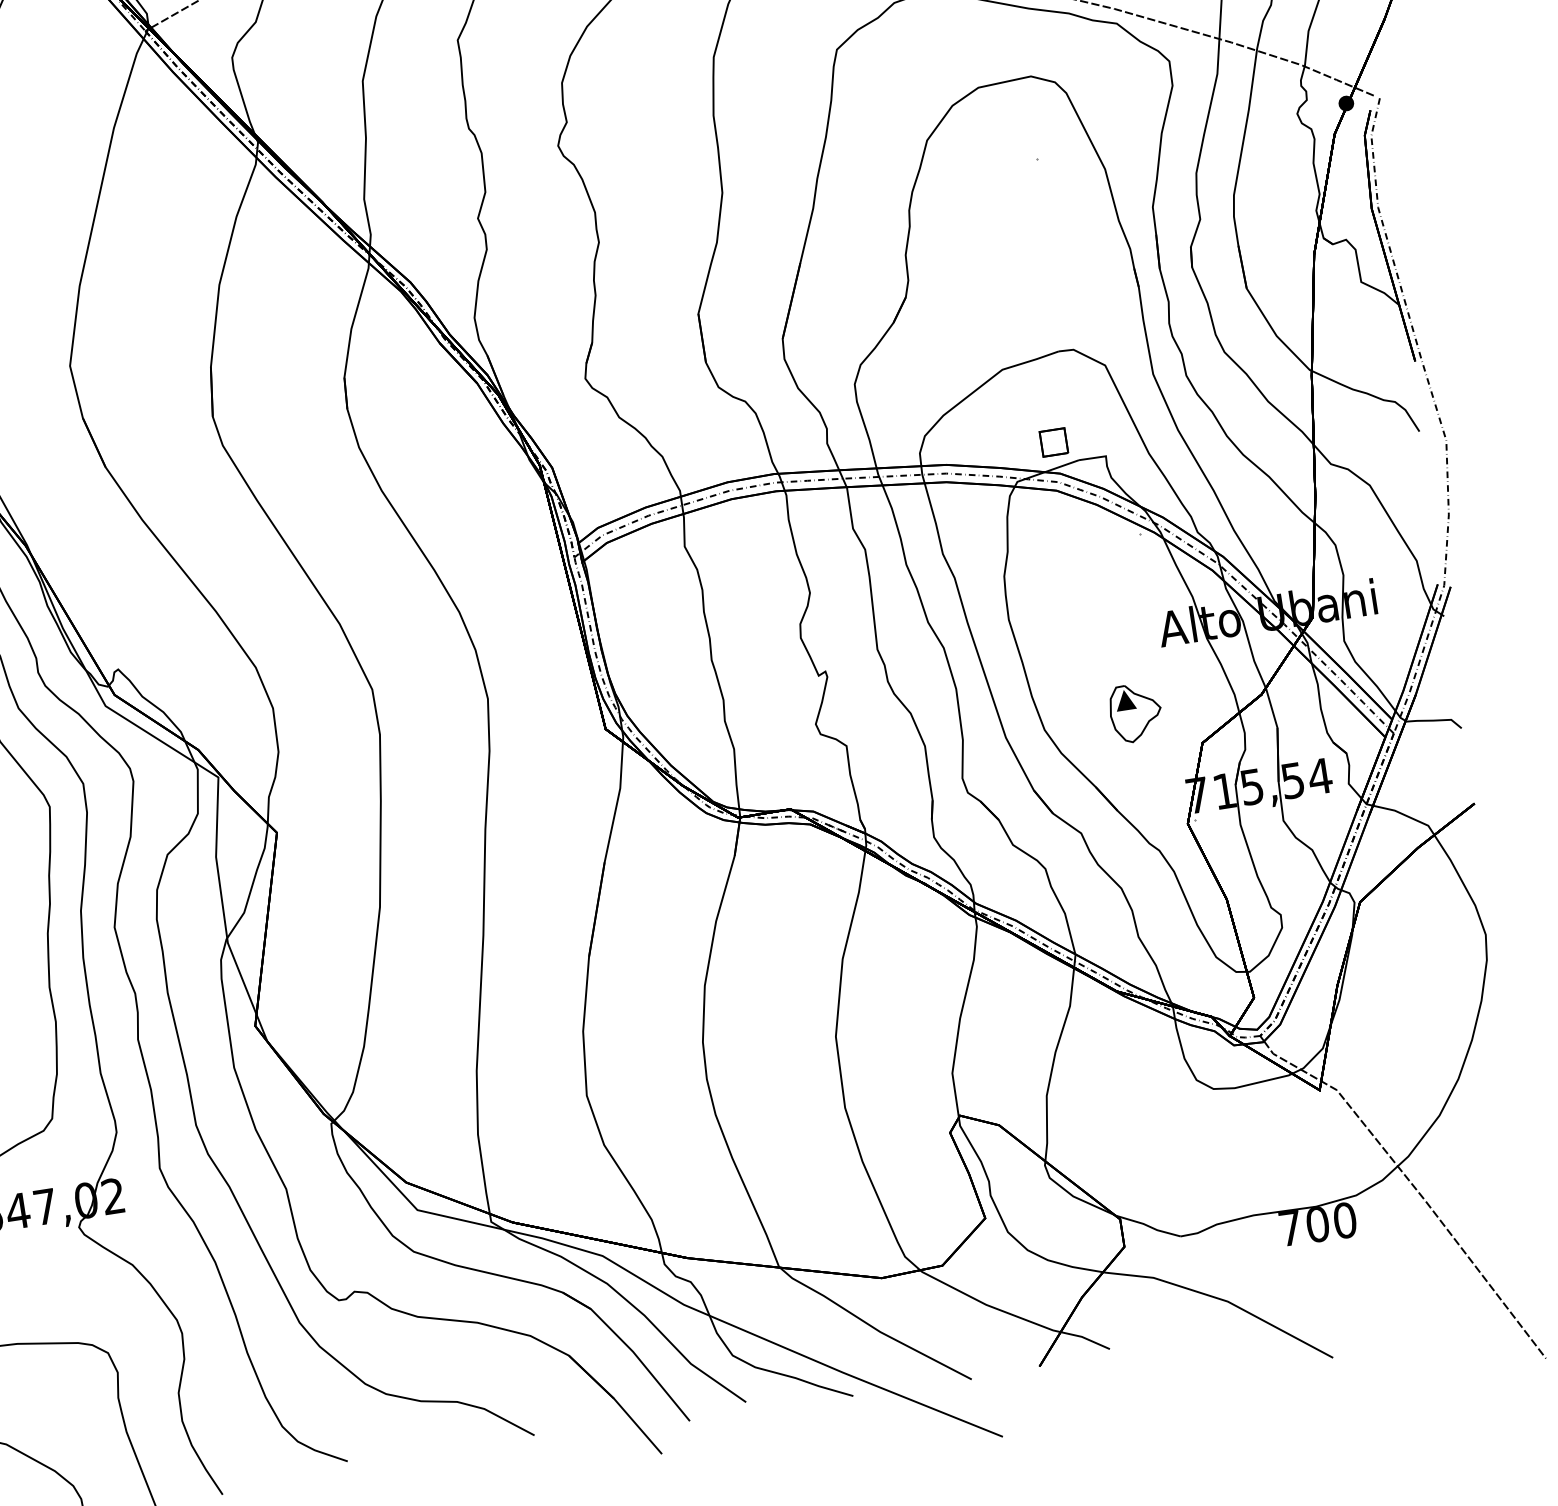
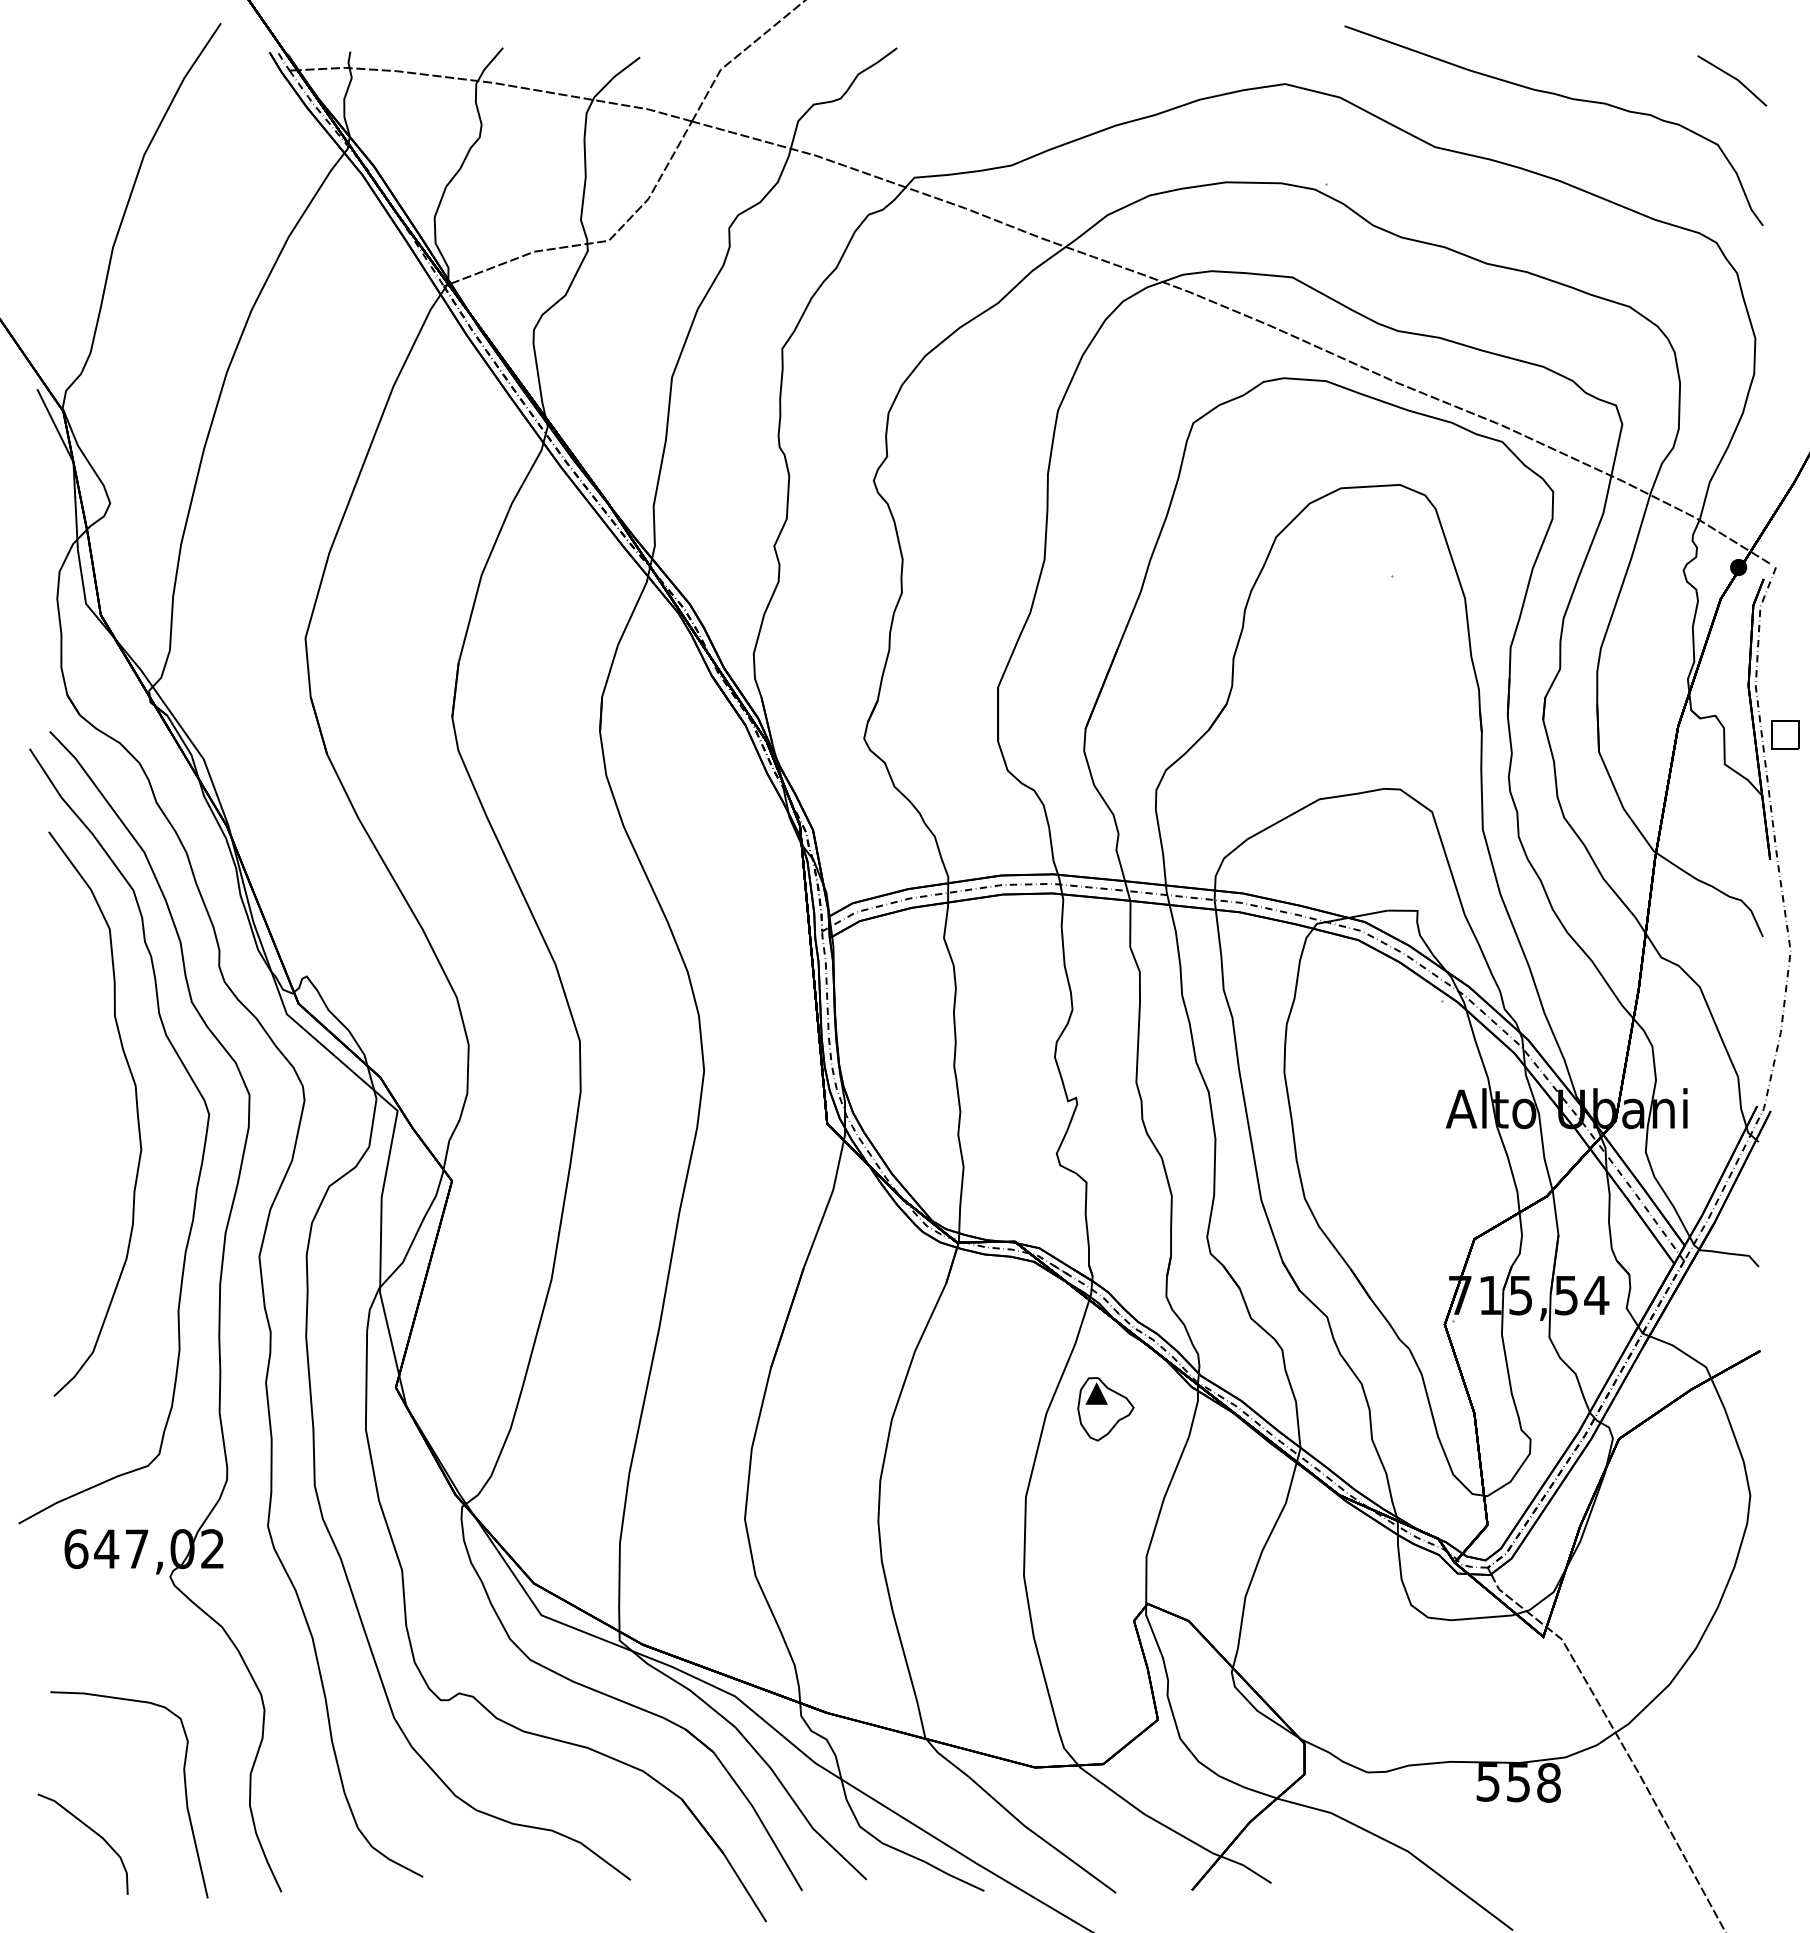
part: (1054, 441) -> (1785, 734), moved
part: (1135, 713) -> (1105, 1409), moved
text: (1317, 1224) -> (1518, 1782), 700 -> 558

